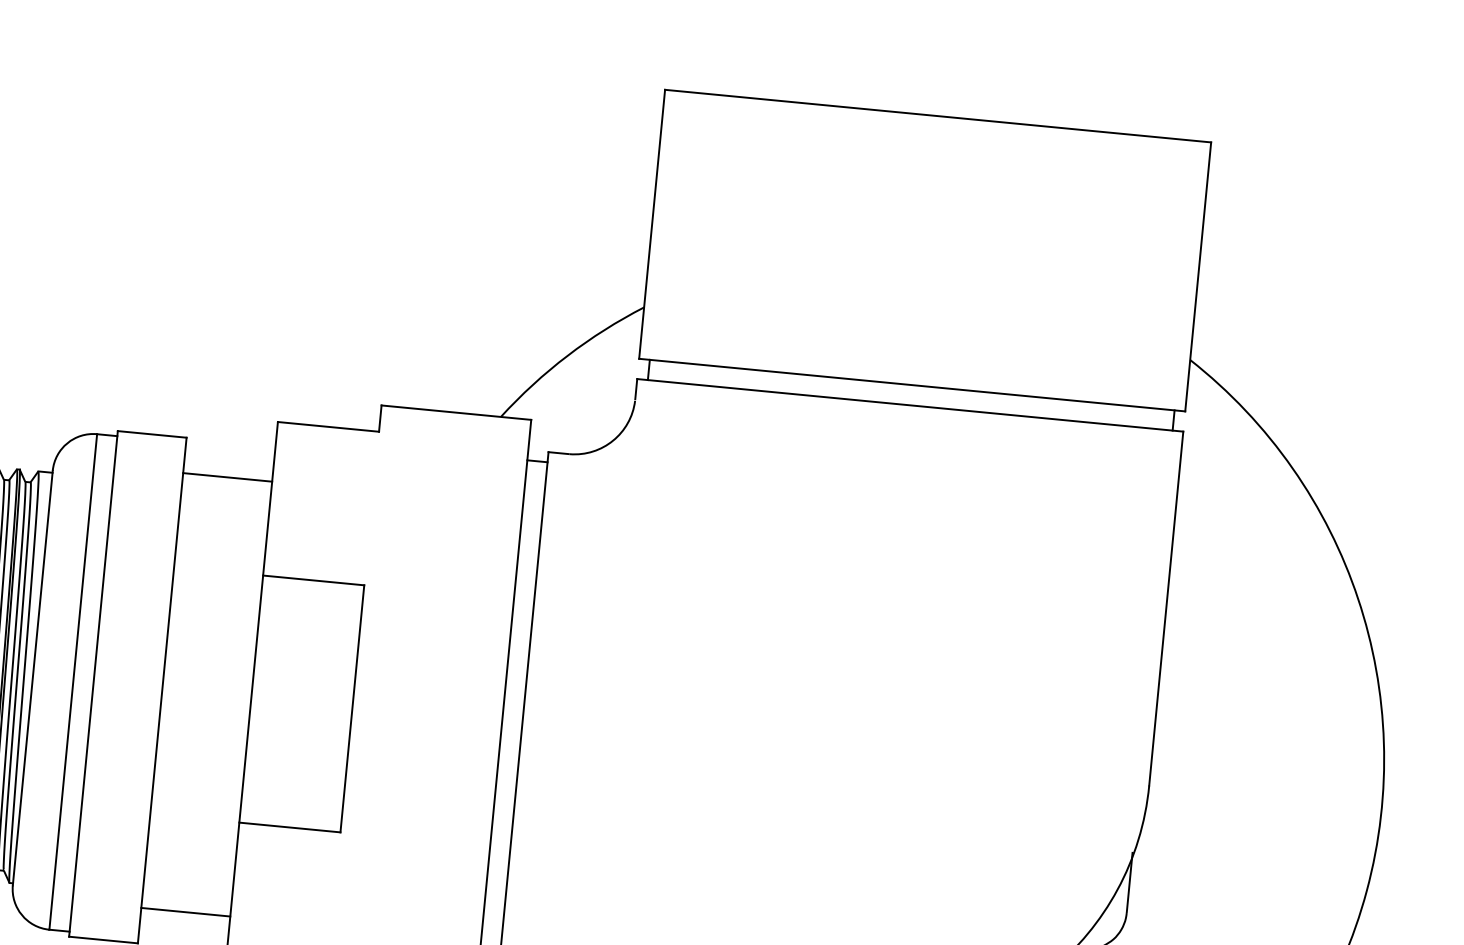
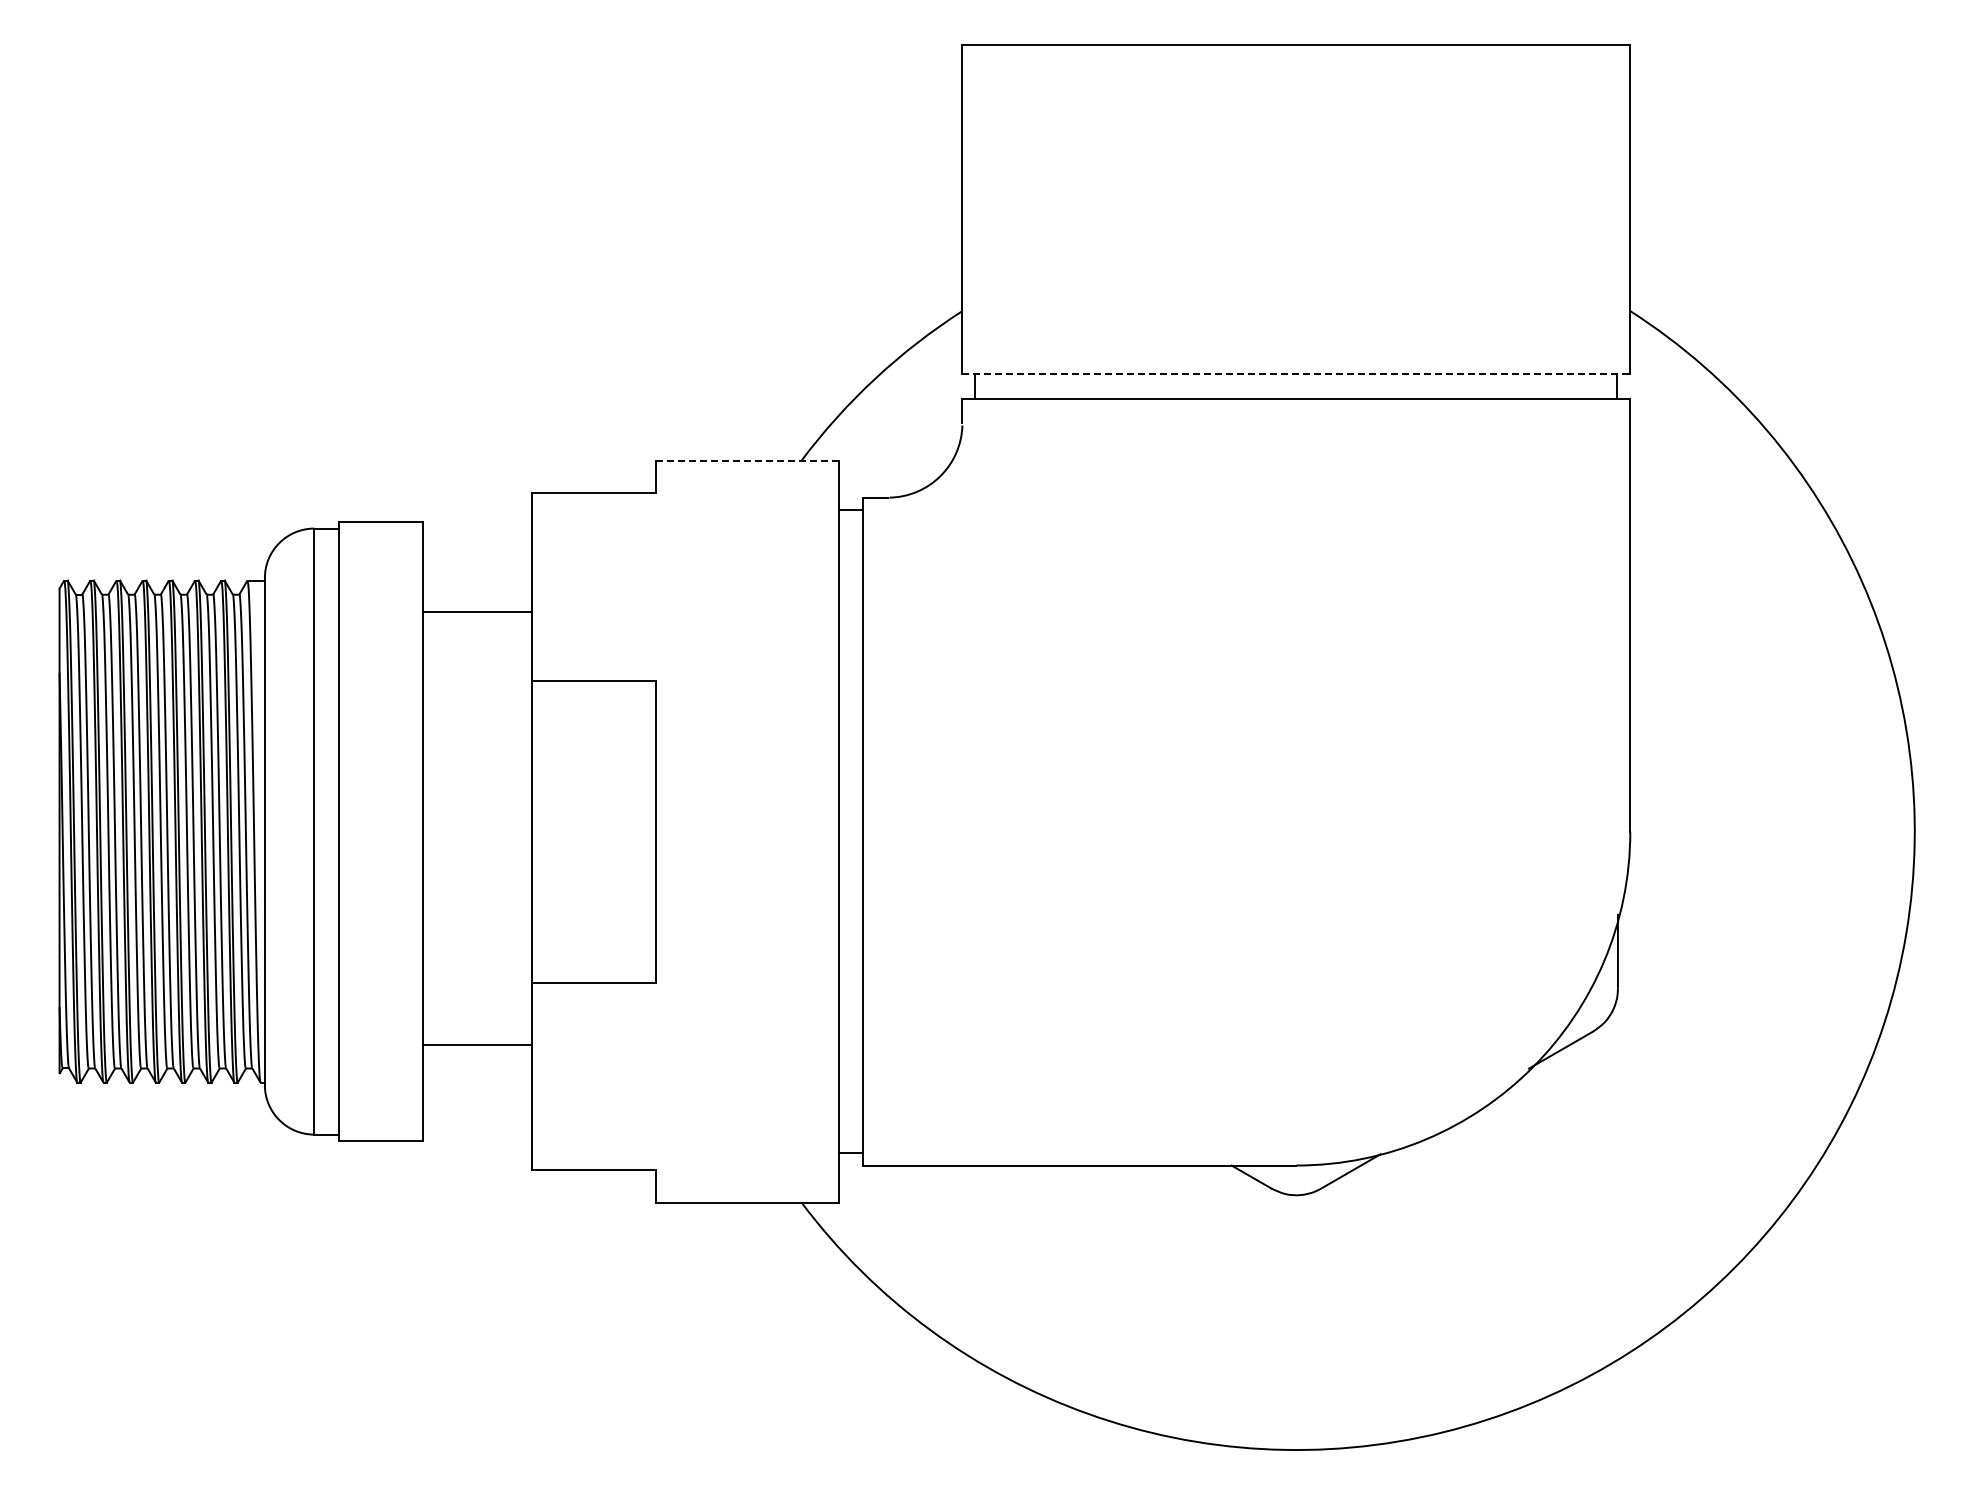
line: (912, 384) -> (1296, 373), solid -> dashed
line: (456, 412) -> (747, 460), solid -> dashed
line: (227, 477) -> (477, 611), moved
line: (185, 912) -> (477, 1044), moved

